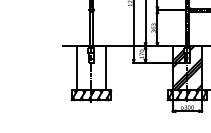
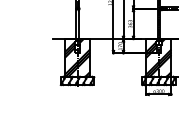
hatch: (91, 67) -> (77, 57), added

